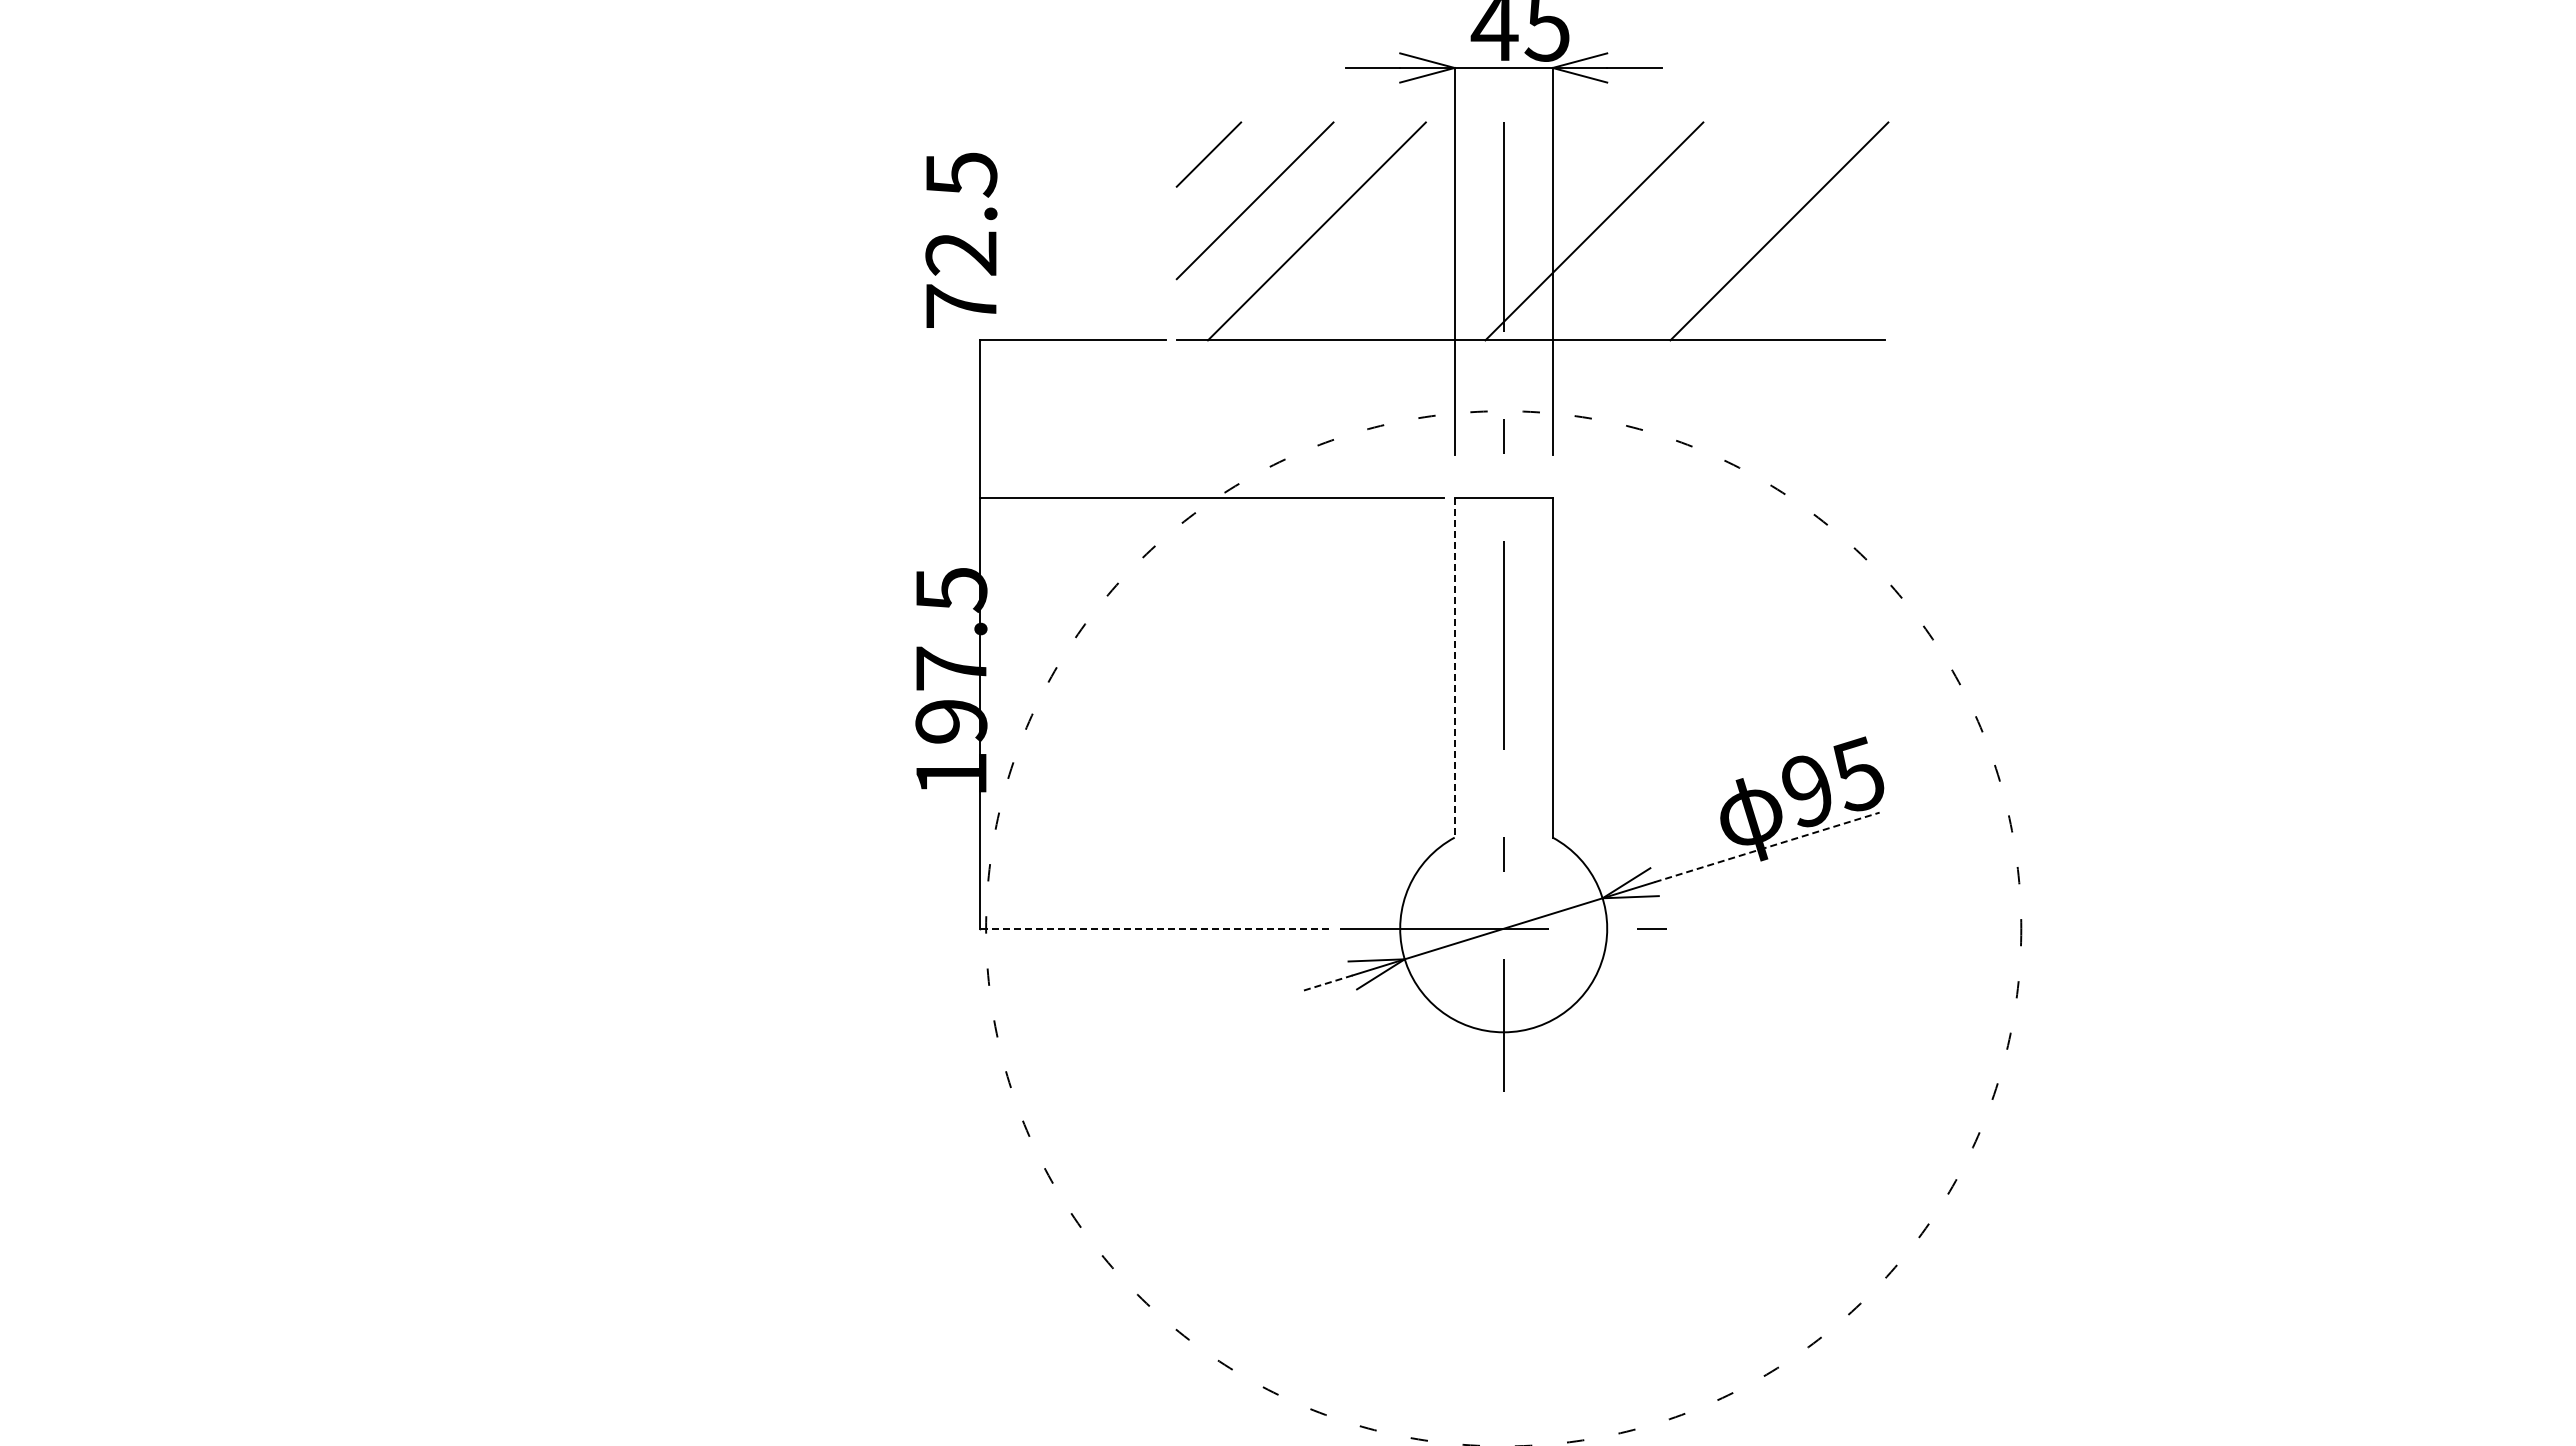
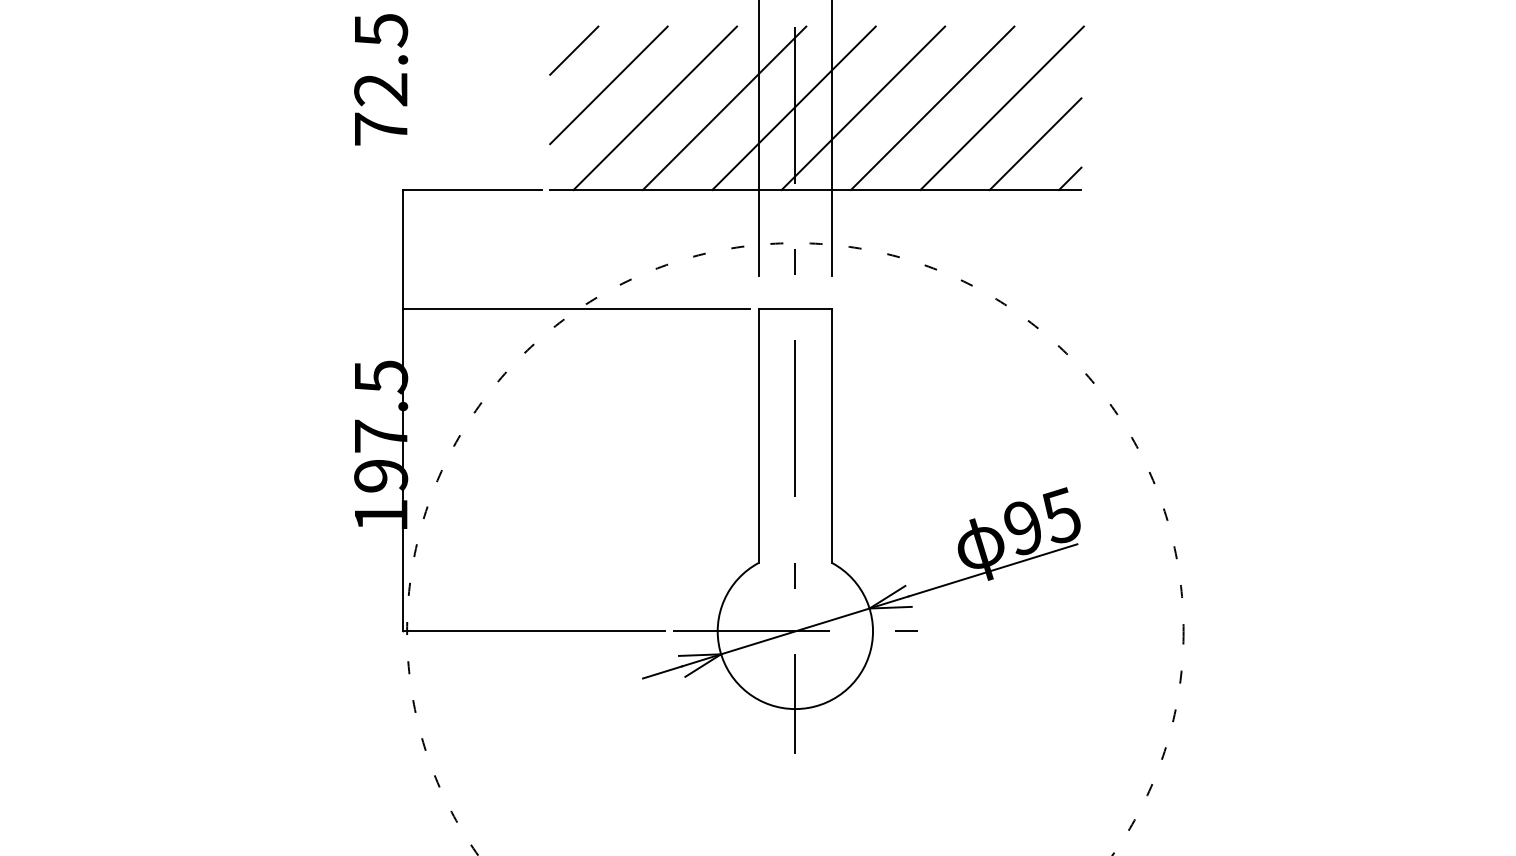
line: (1409, 231) -> (724, 108), added
line: (1501, 231) -> (793, 108), added
line: (1686, 231) -> (932, 108), added
text: (961, 240) -> (381, 79), moved
line: (1823, 279) -> (1035, 144), added
line: (1870, 325) -> (1070, 178), added
line: (1454, 668) -> (758, 436), dashed -> solid
line: (1767, 847) -> (993, 570), dashed -> solid
line: (1154, 928) -> (533, 631), dashed -> solid
line: (1326, 983) -> (662, 672), dashed -> solid

